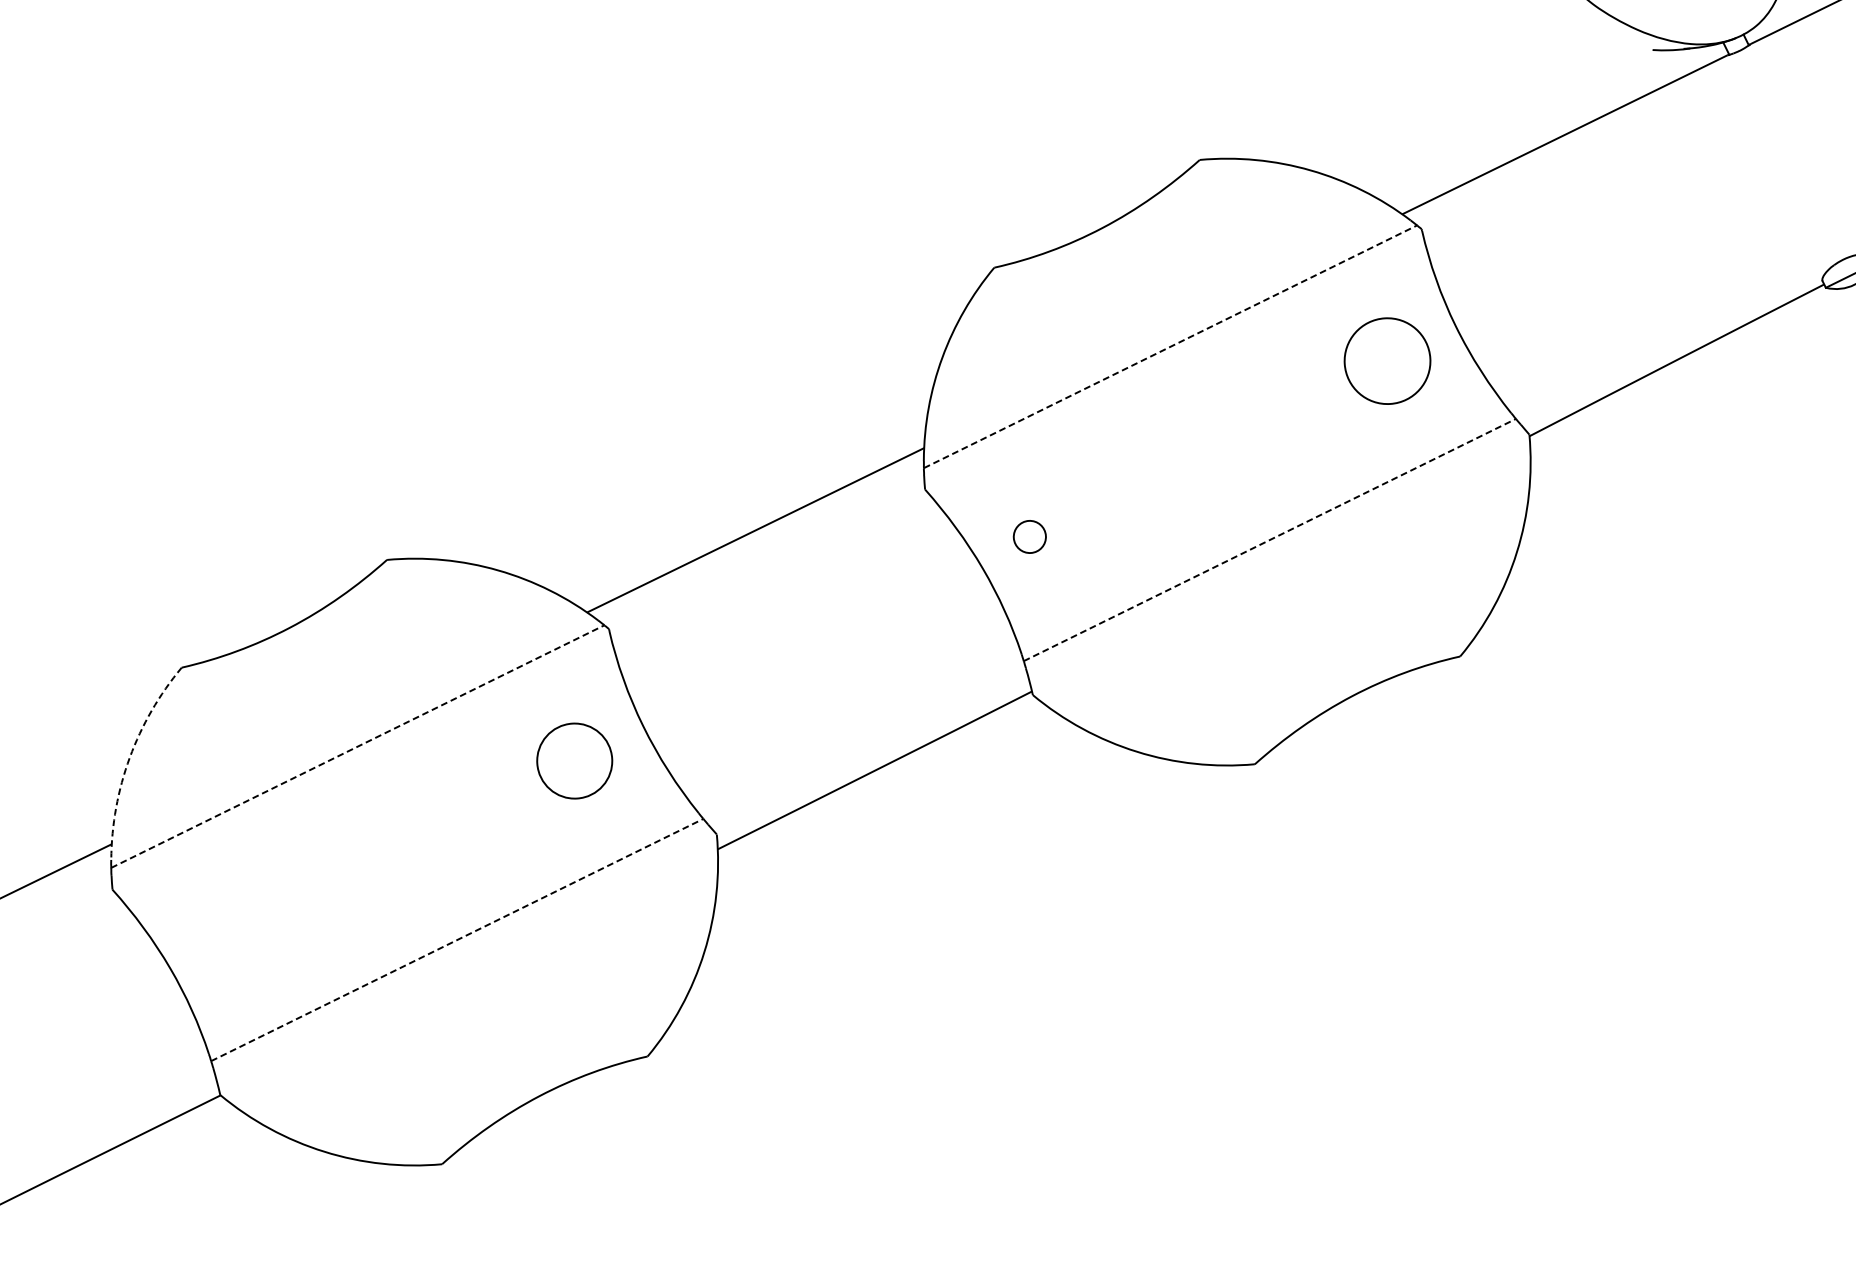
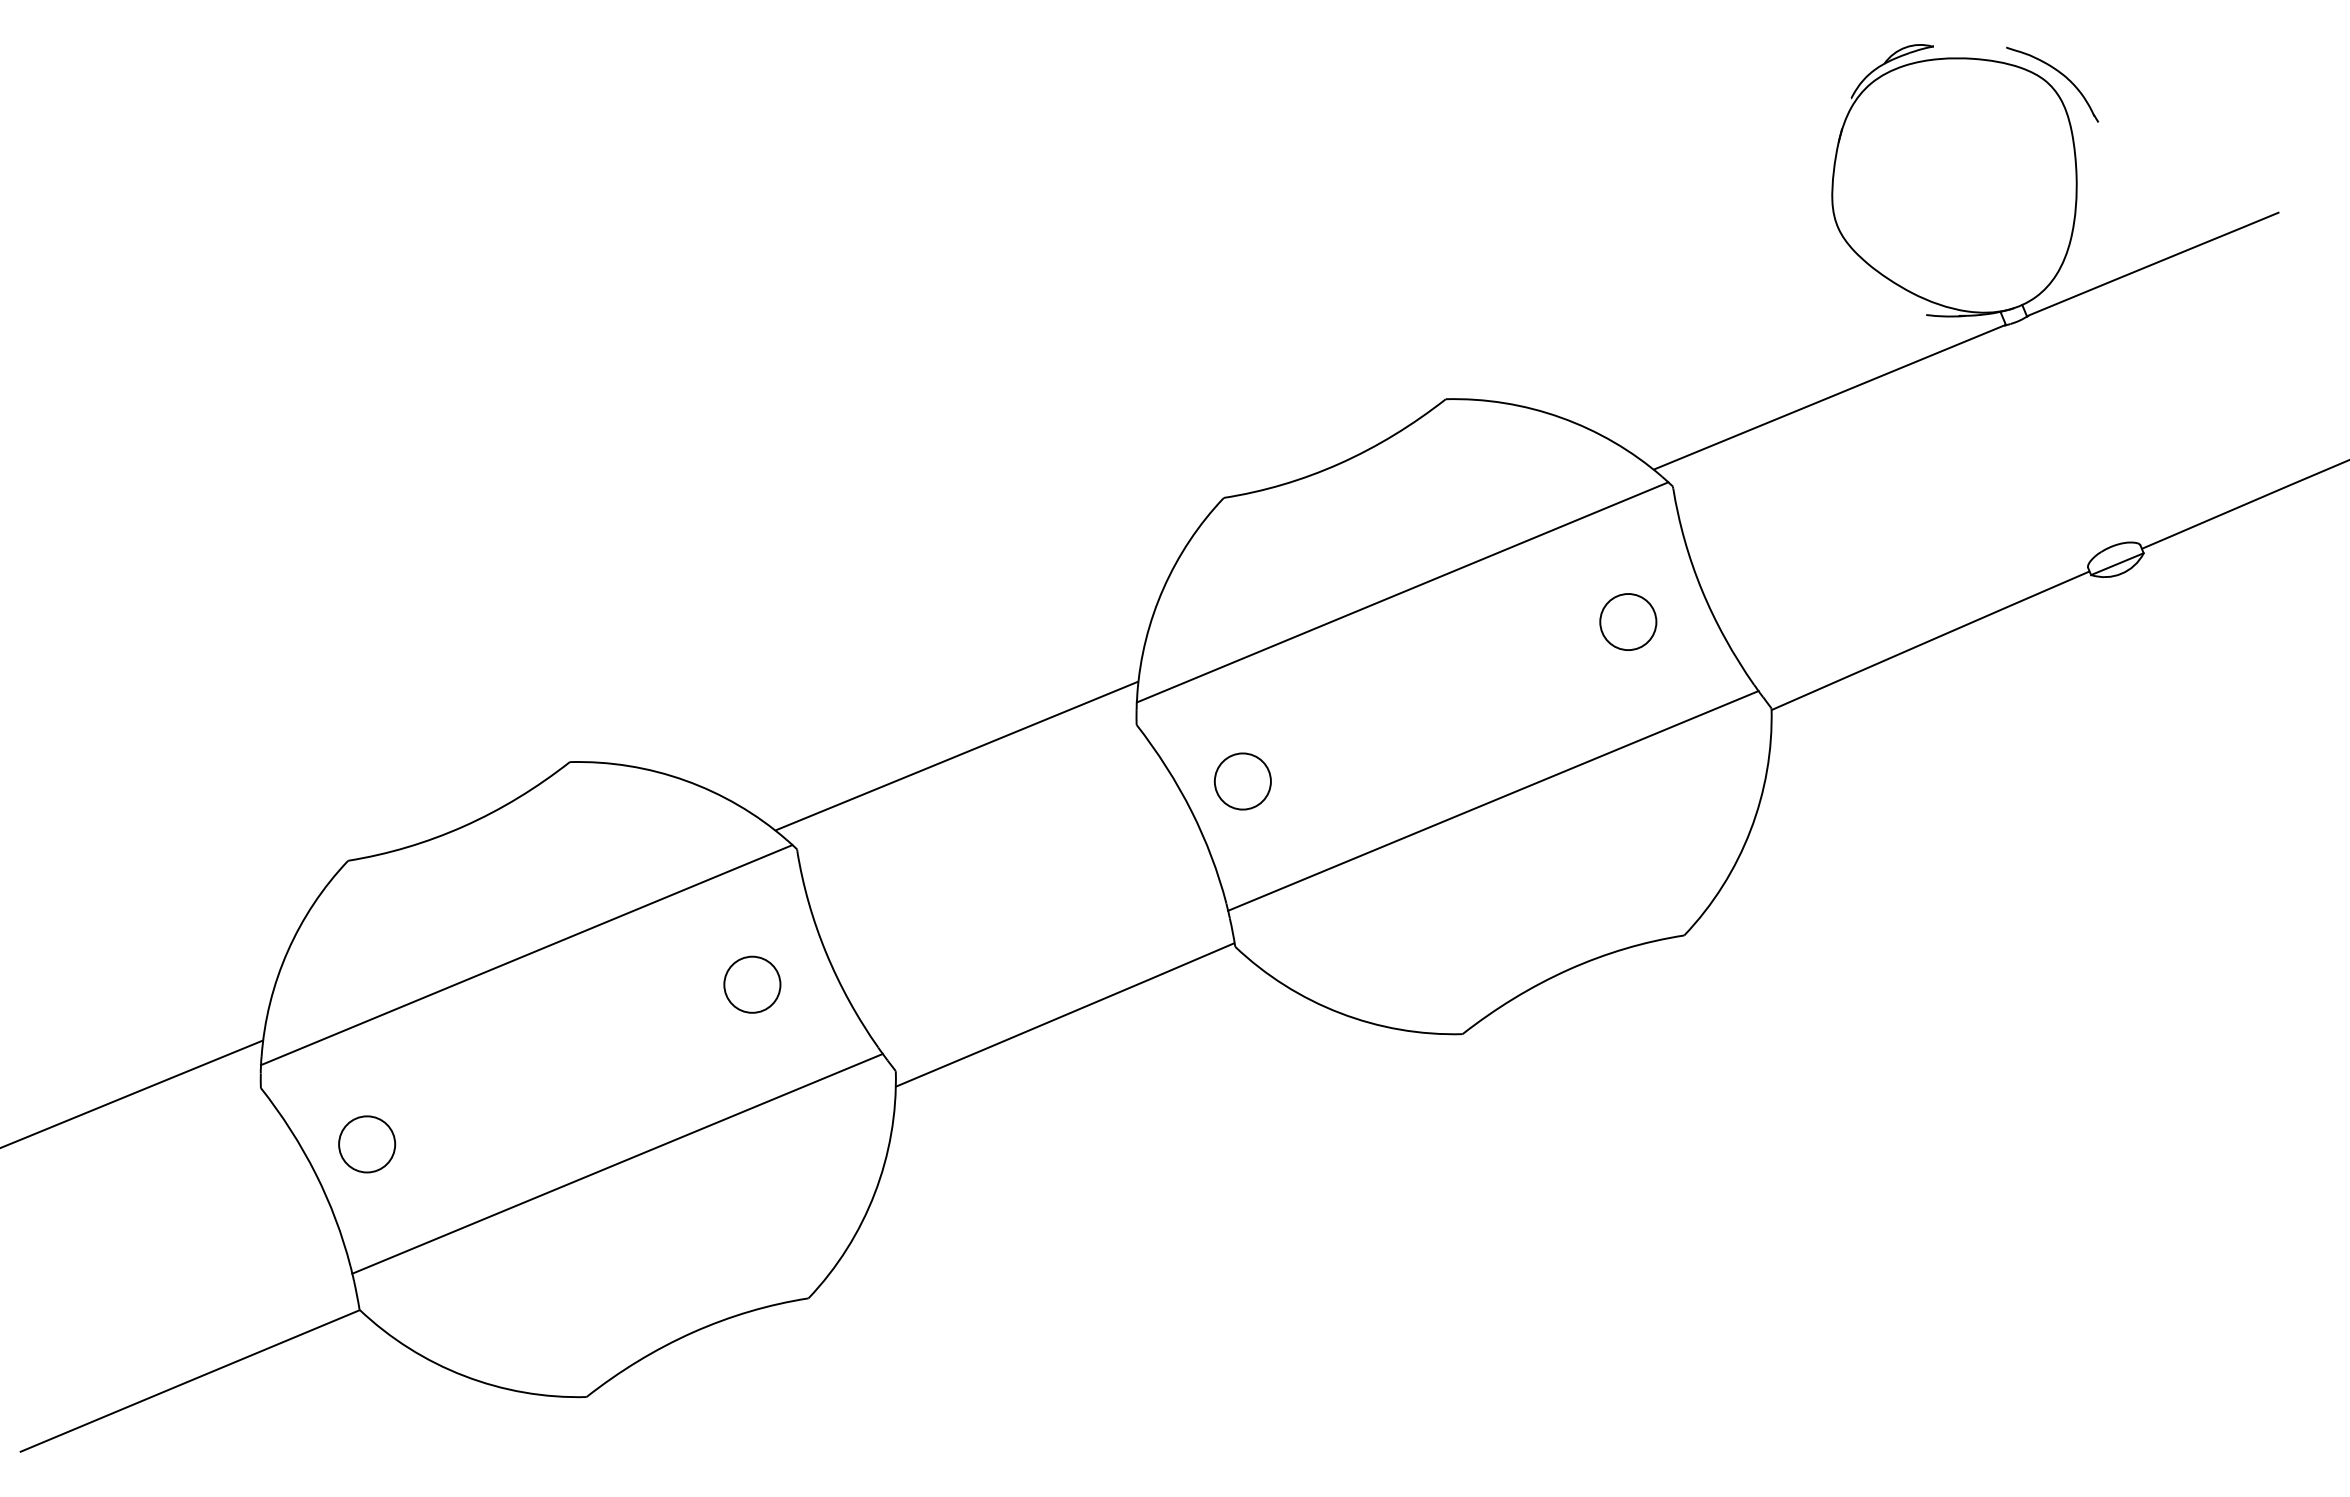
line: (1170, 346) -> (1402, 592), dashed -> solid
circle: (1387, 361) -> (1628, 622), size x0.62
circle: (1029, 536) -> (1242, 781), size x1.67
line: (1269, 539) -> (1493, 800), dashed -> solid
line: (357, 746) -> (526, 955), dashed -> solid
arc: (129, 757) -> (287, 951), dashed -> solid
circle: (574, 760) -> (752, 984), size x0.71
circle: (217, 936) -> (367, 1144), added
line: (458, 939) -> (618, 1163), dashed -> solid

